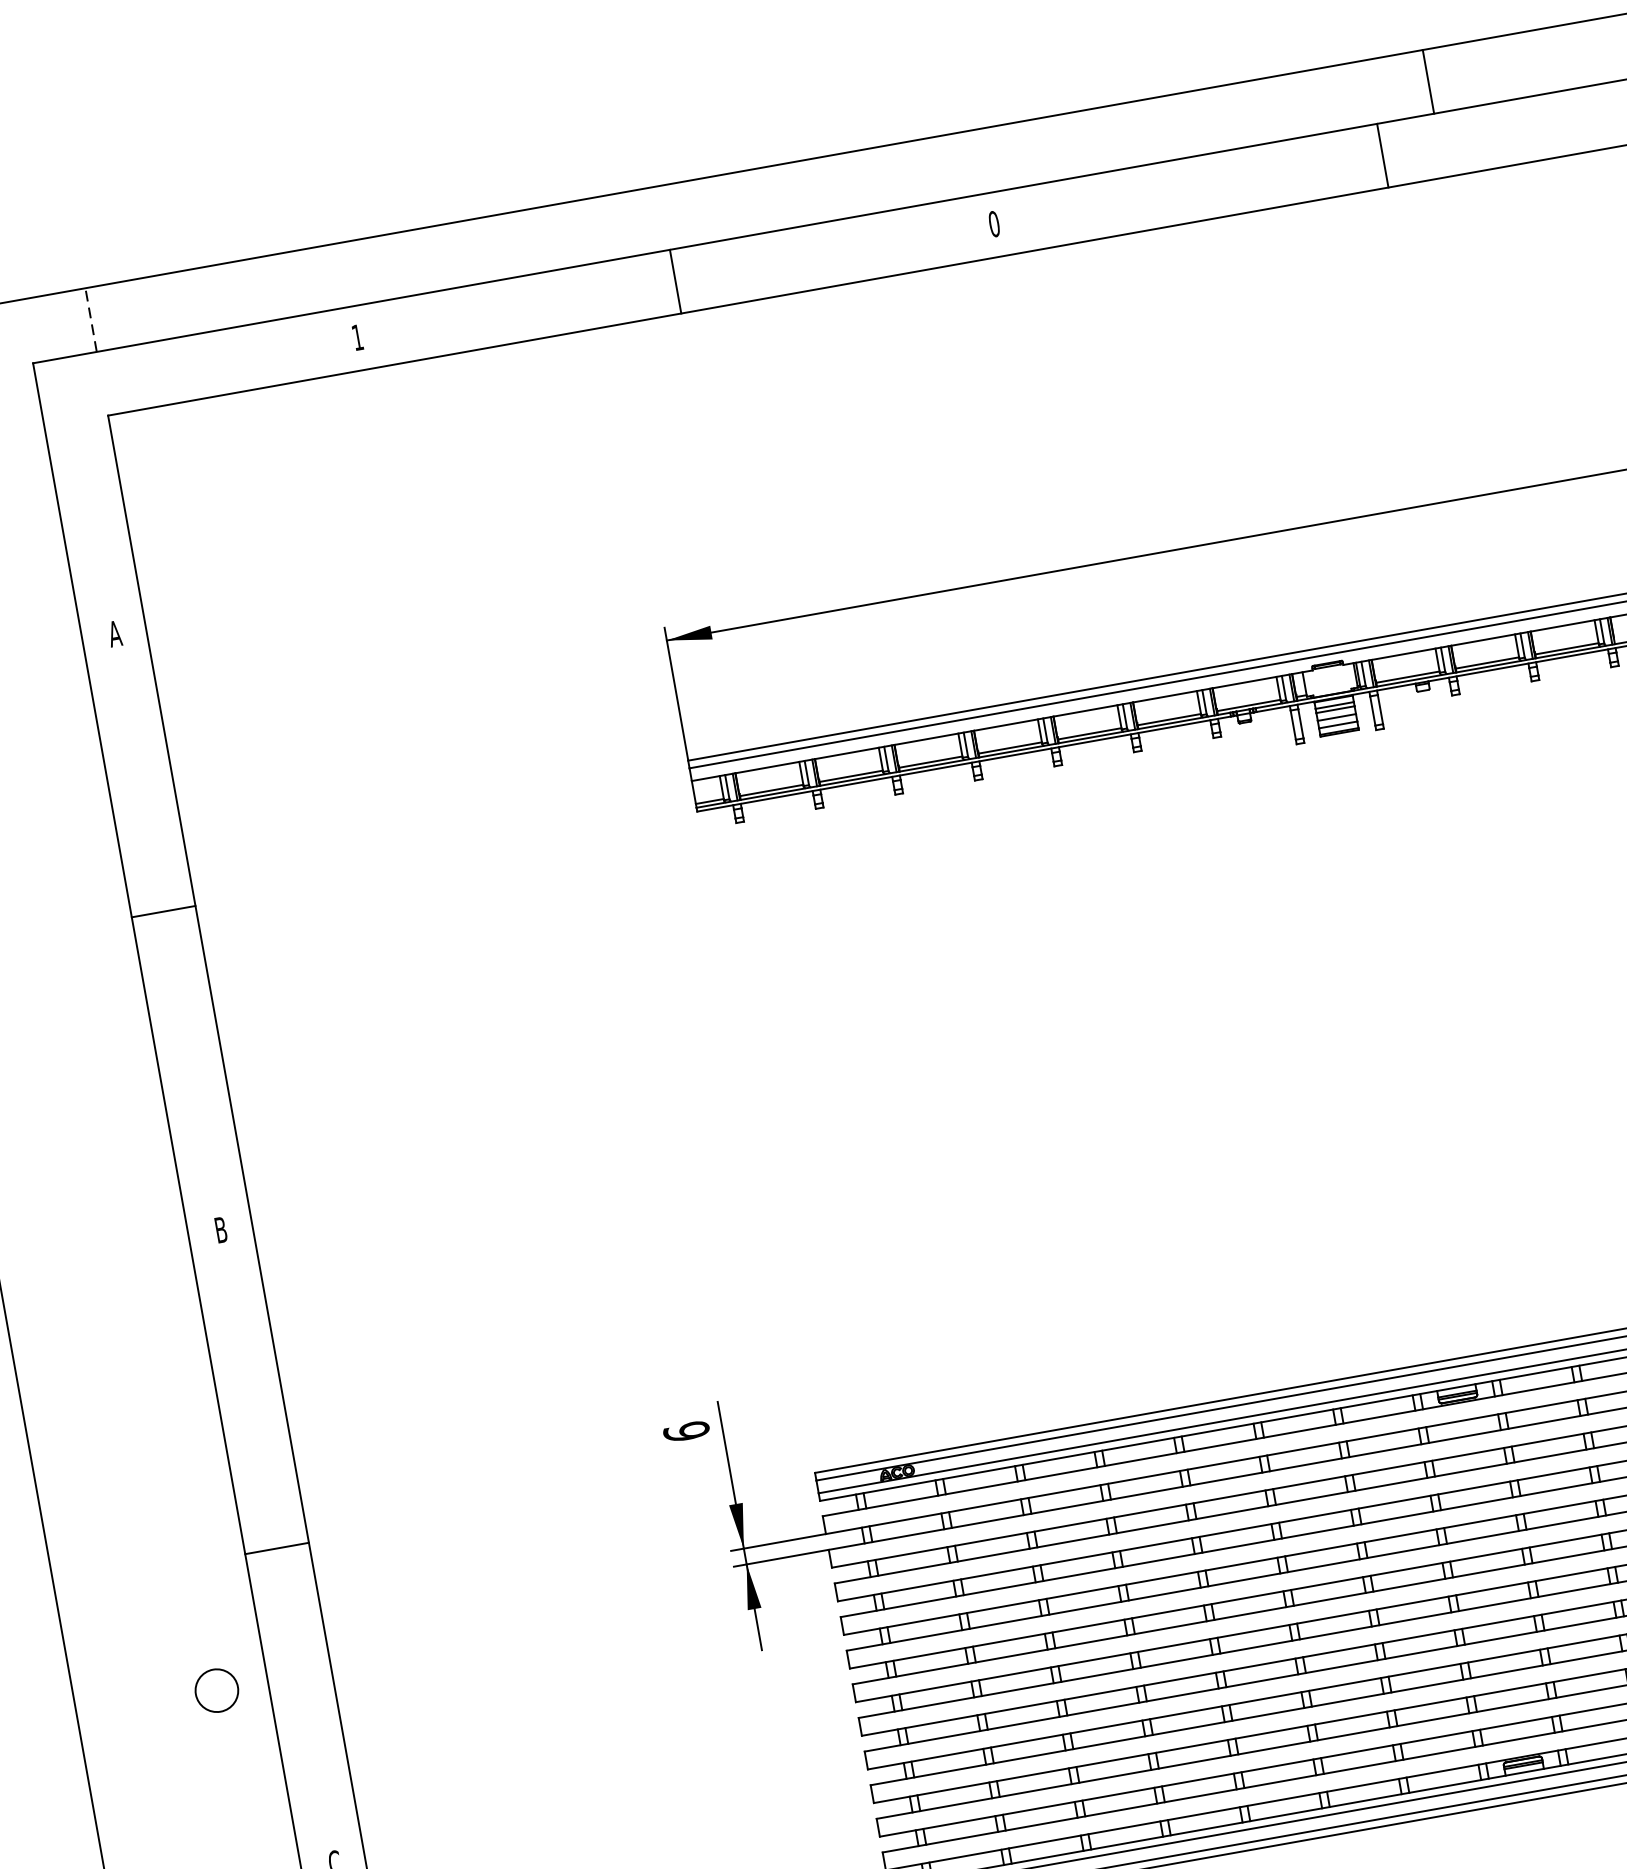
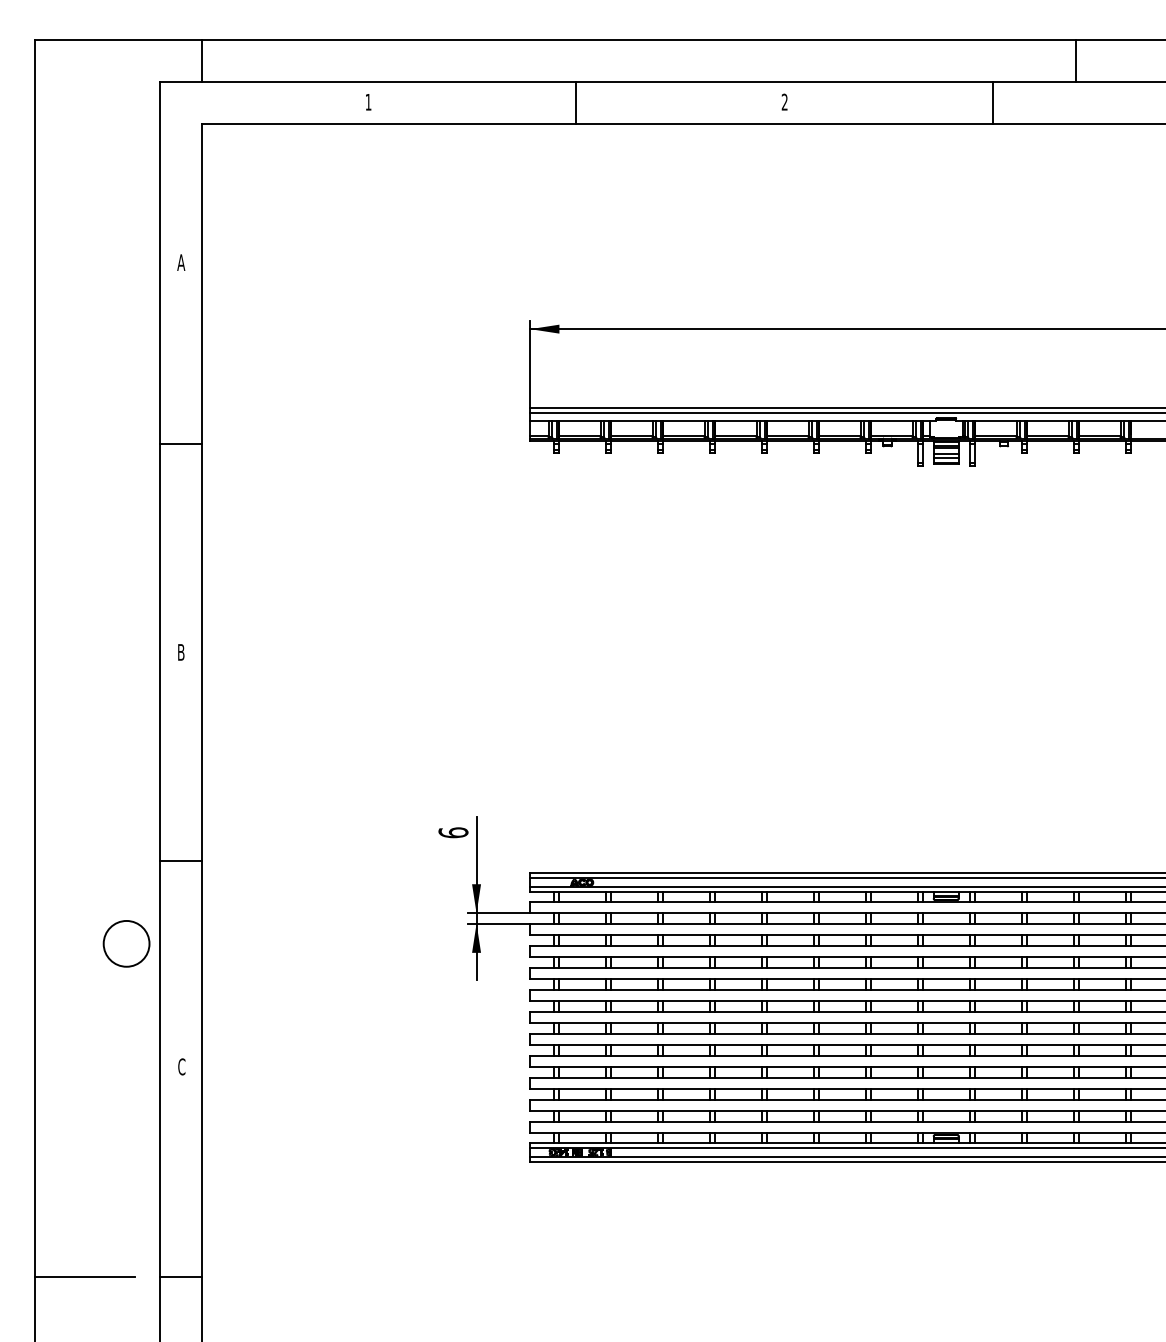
line: (1382, 155) -> (992, 102), moved
text: (993, 223) -> (784, 101), 0 -> 2
line: (91, 320) -> (201, 61), dashed -> solid
circle: (216, 1690) -> (126, 943), size x1.67

